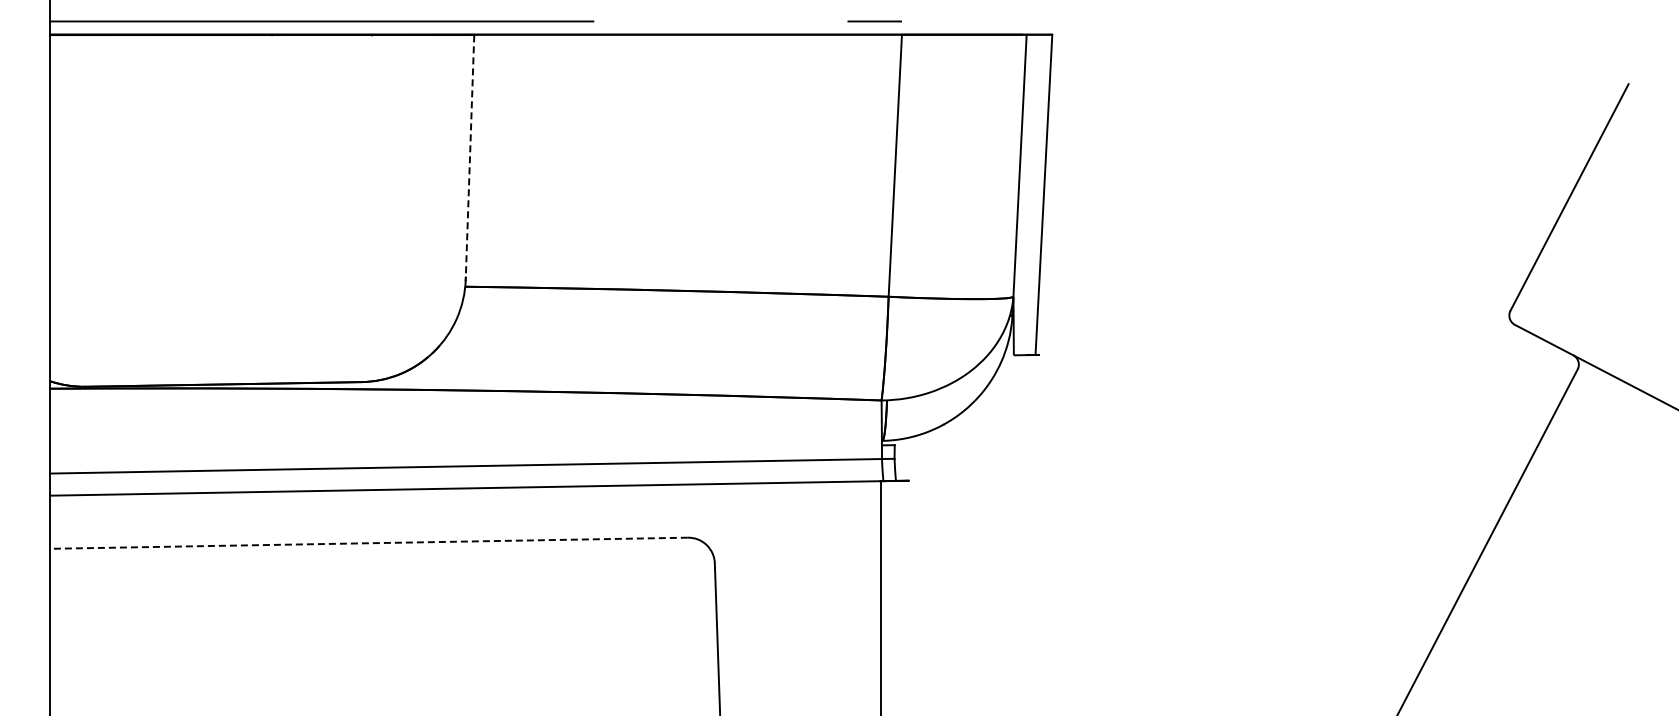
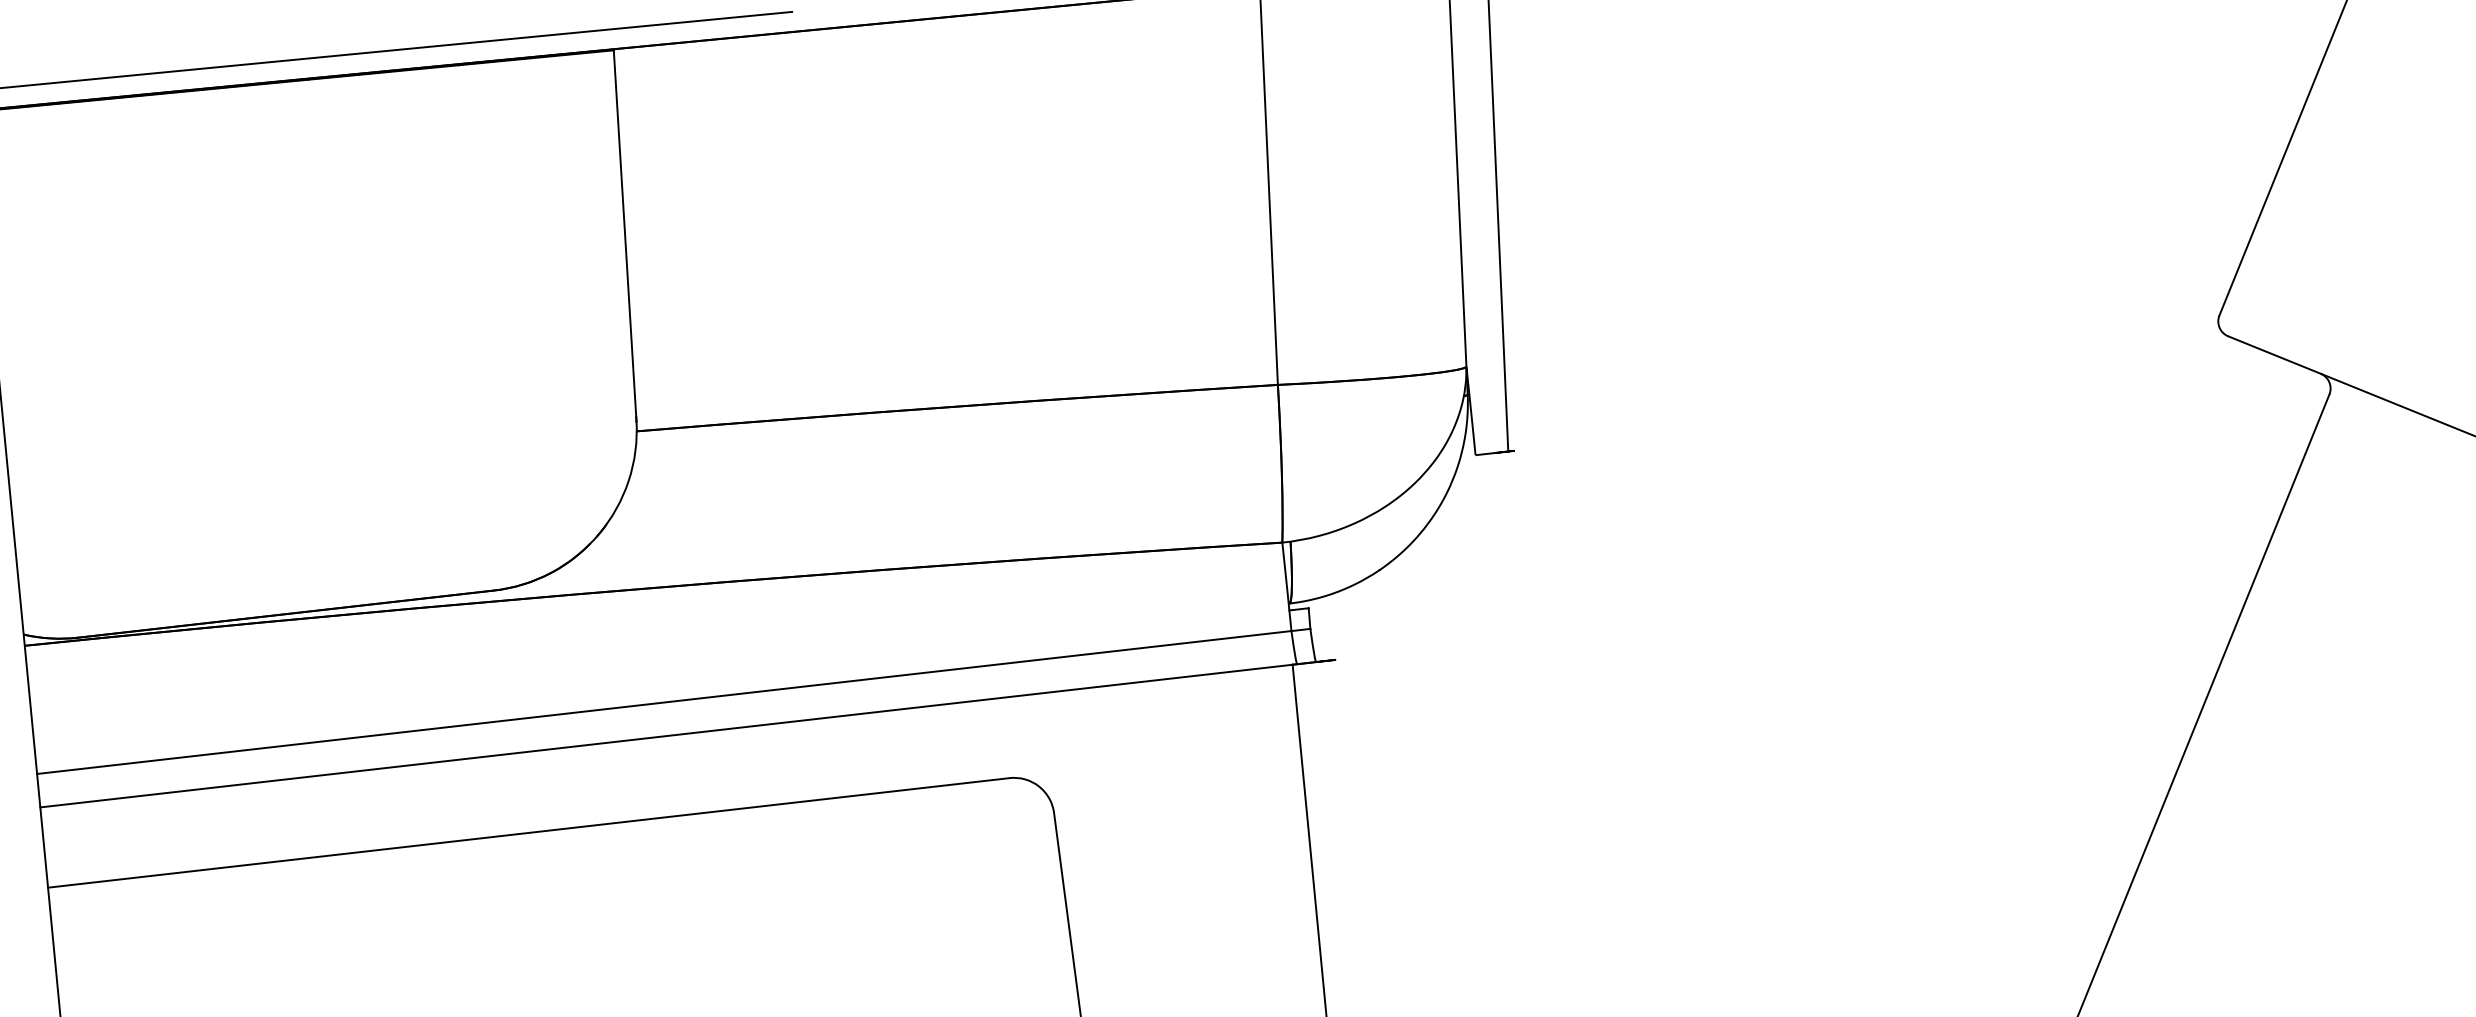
line: (469, 158) -> (624, 237), dashed -> solid
line: (369, 543) -> (529, 833), dashed -> solid

